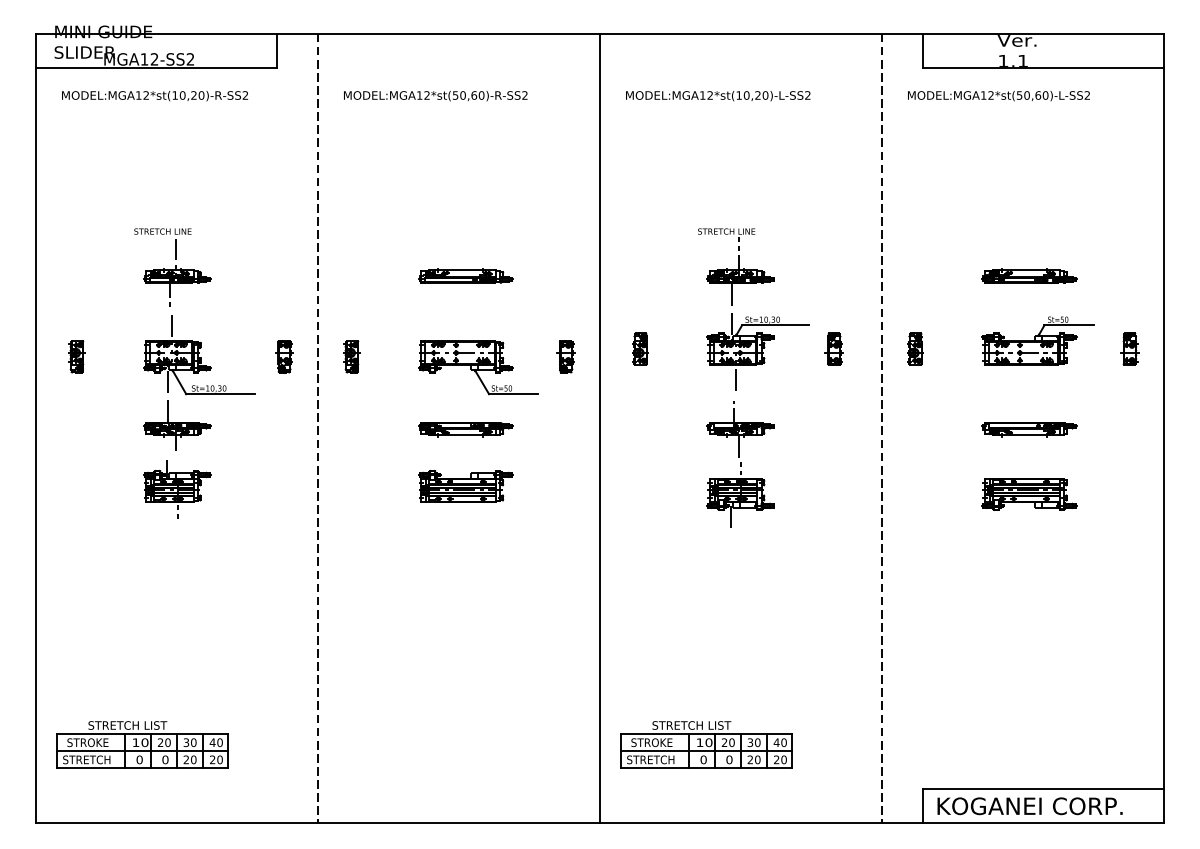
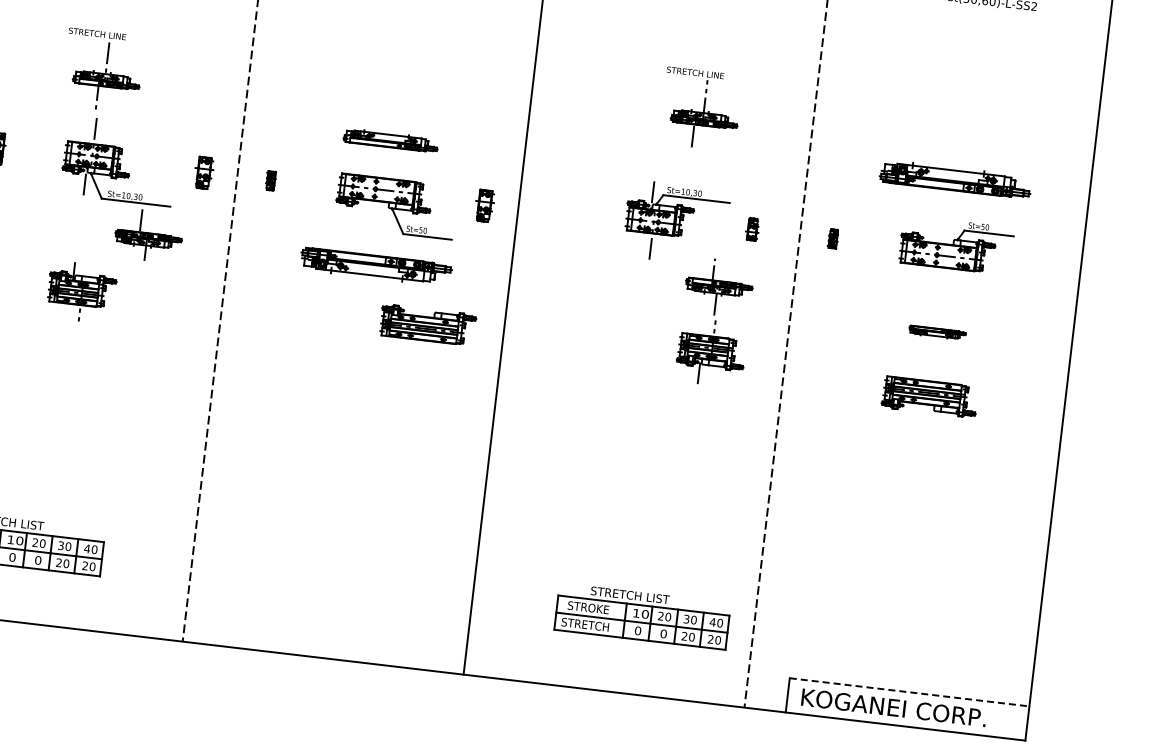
part: (736, 266) -> (701, 108), moved
part: (465, 275) -> (390, 139), moved
part: (1029, 275) -> (955, 179), size x1.6
part: (640, 348) -> (559, 206), removed
part: (833, 348) -> (751, 228), size x0.7
part: (915, 348) -> (833, 238), size x0.6
part: (1129, 348) -> (1046, 263), removed
part: (351, 356) -> (270, 180), size x0.6
part: (177, 425) -> (149, 235), moved
part: (465, 429) -> (375, 266), size x1.6
part: (1029, 429) -> (937, 332), size x0.6
part: (740, 464) -> (714, 322), moved
part: (465, 485) -> (427, 324), moved
part: (706, 744) -> (642, 615), moved
line: (1044, 789) -> (910, 692), solid -> dashed

